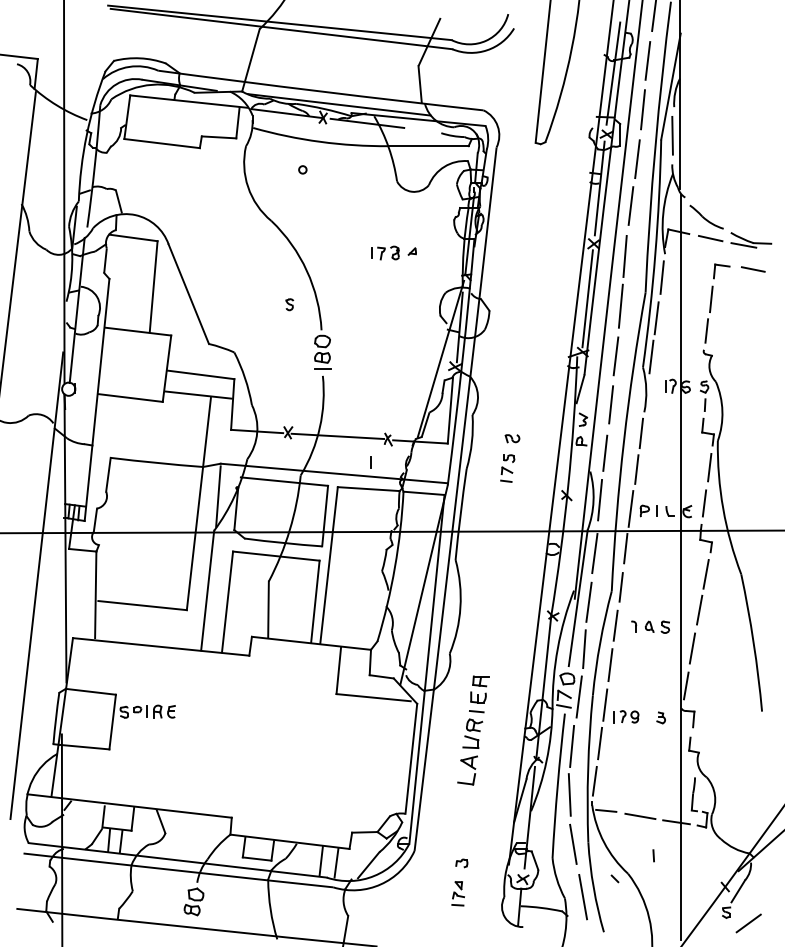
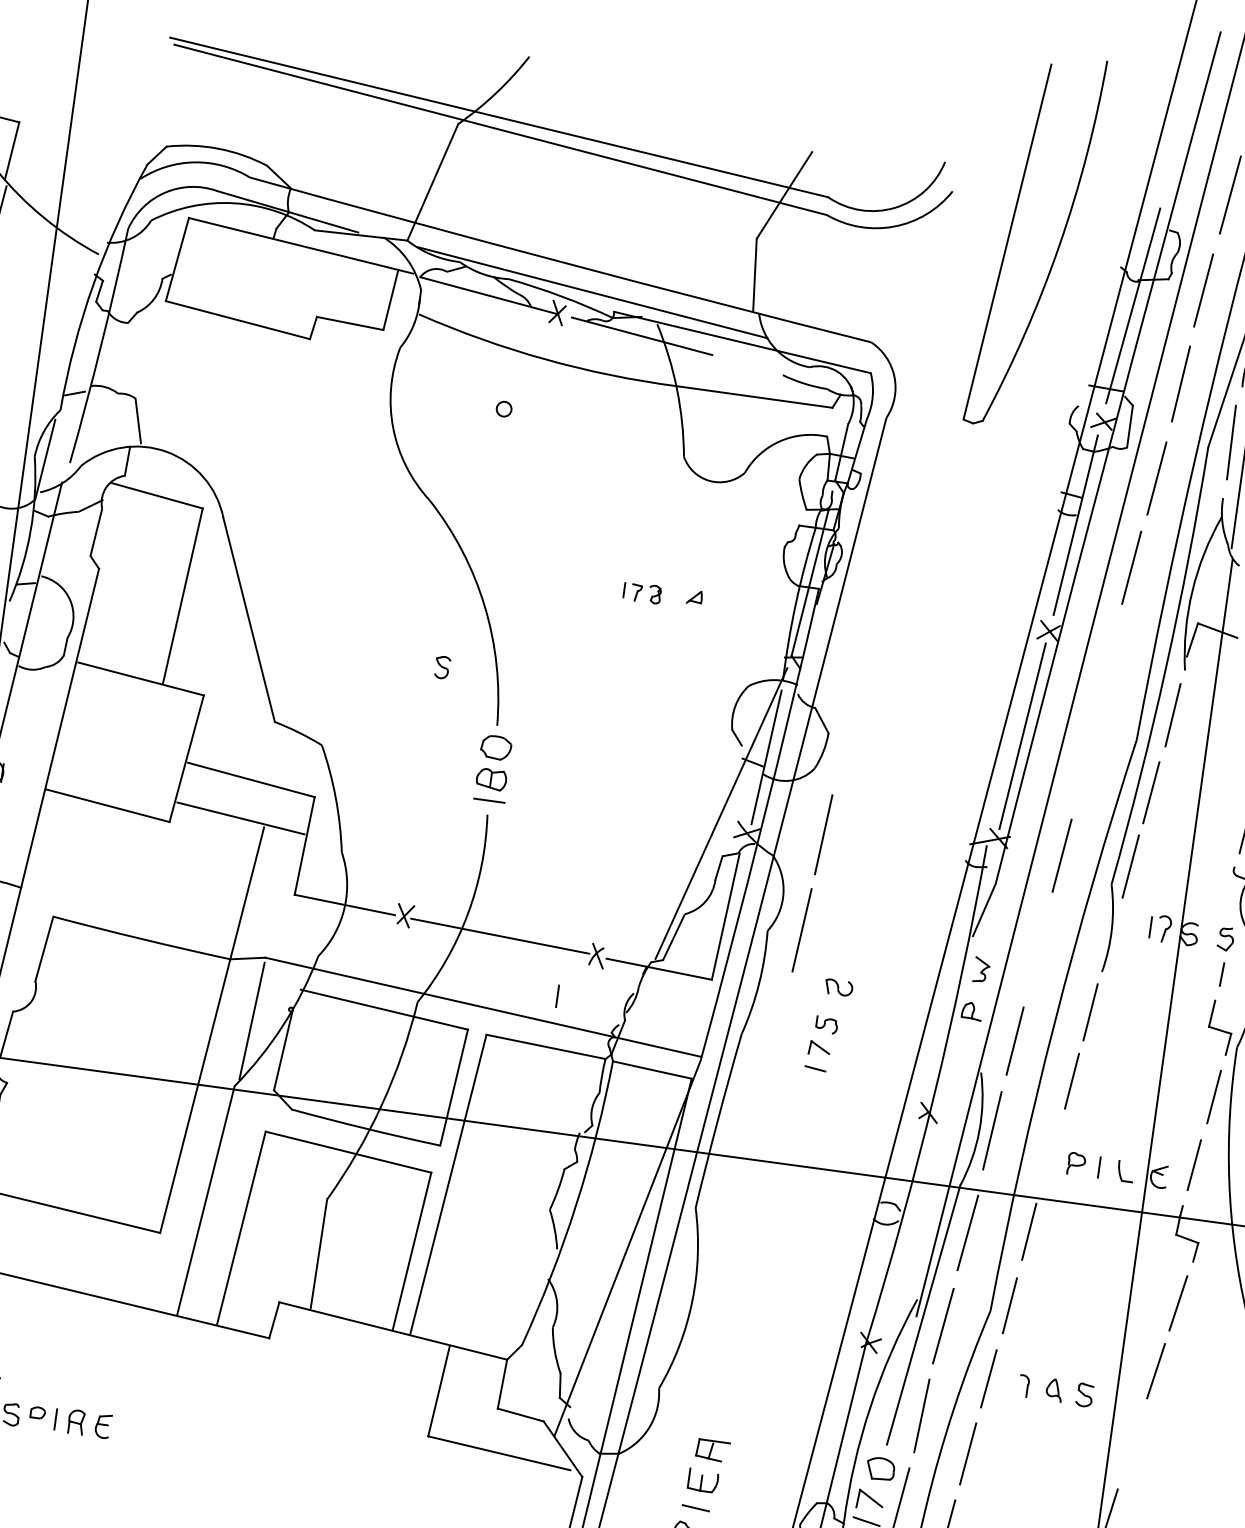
part: (385, 252) -> (642, 591), size x0.7
line: (622, 283) -> (811, 886), moved
line: (611, 404) -> (1040, 948), removed
line: (630, 508) -> (1049, 1155), removed
line: (692, 648) -> (1131, 1443), removed

